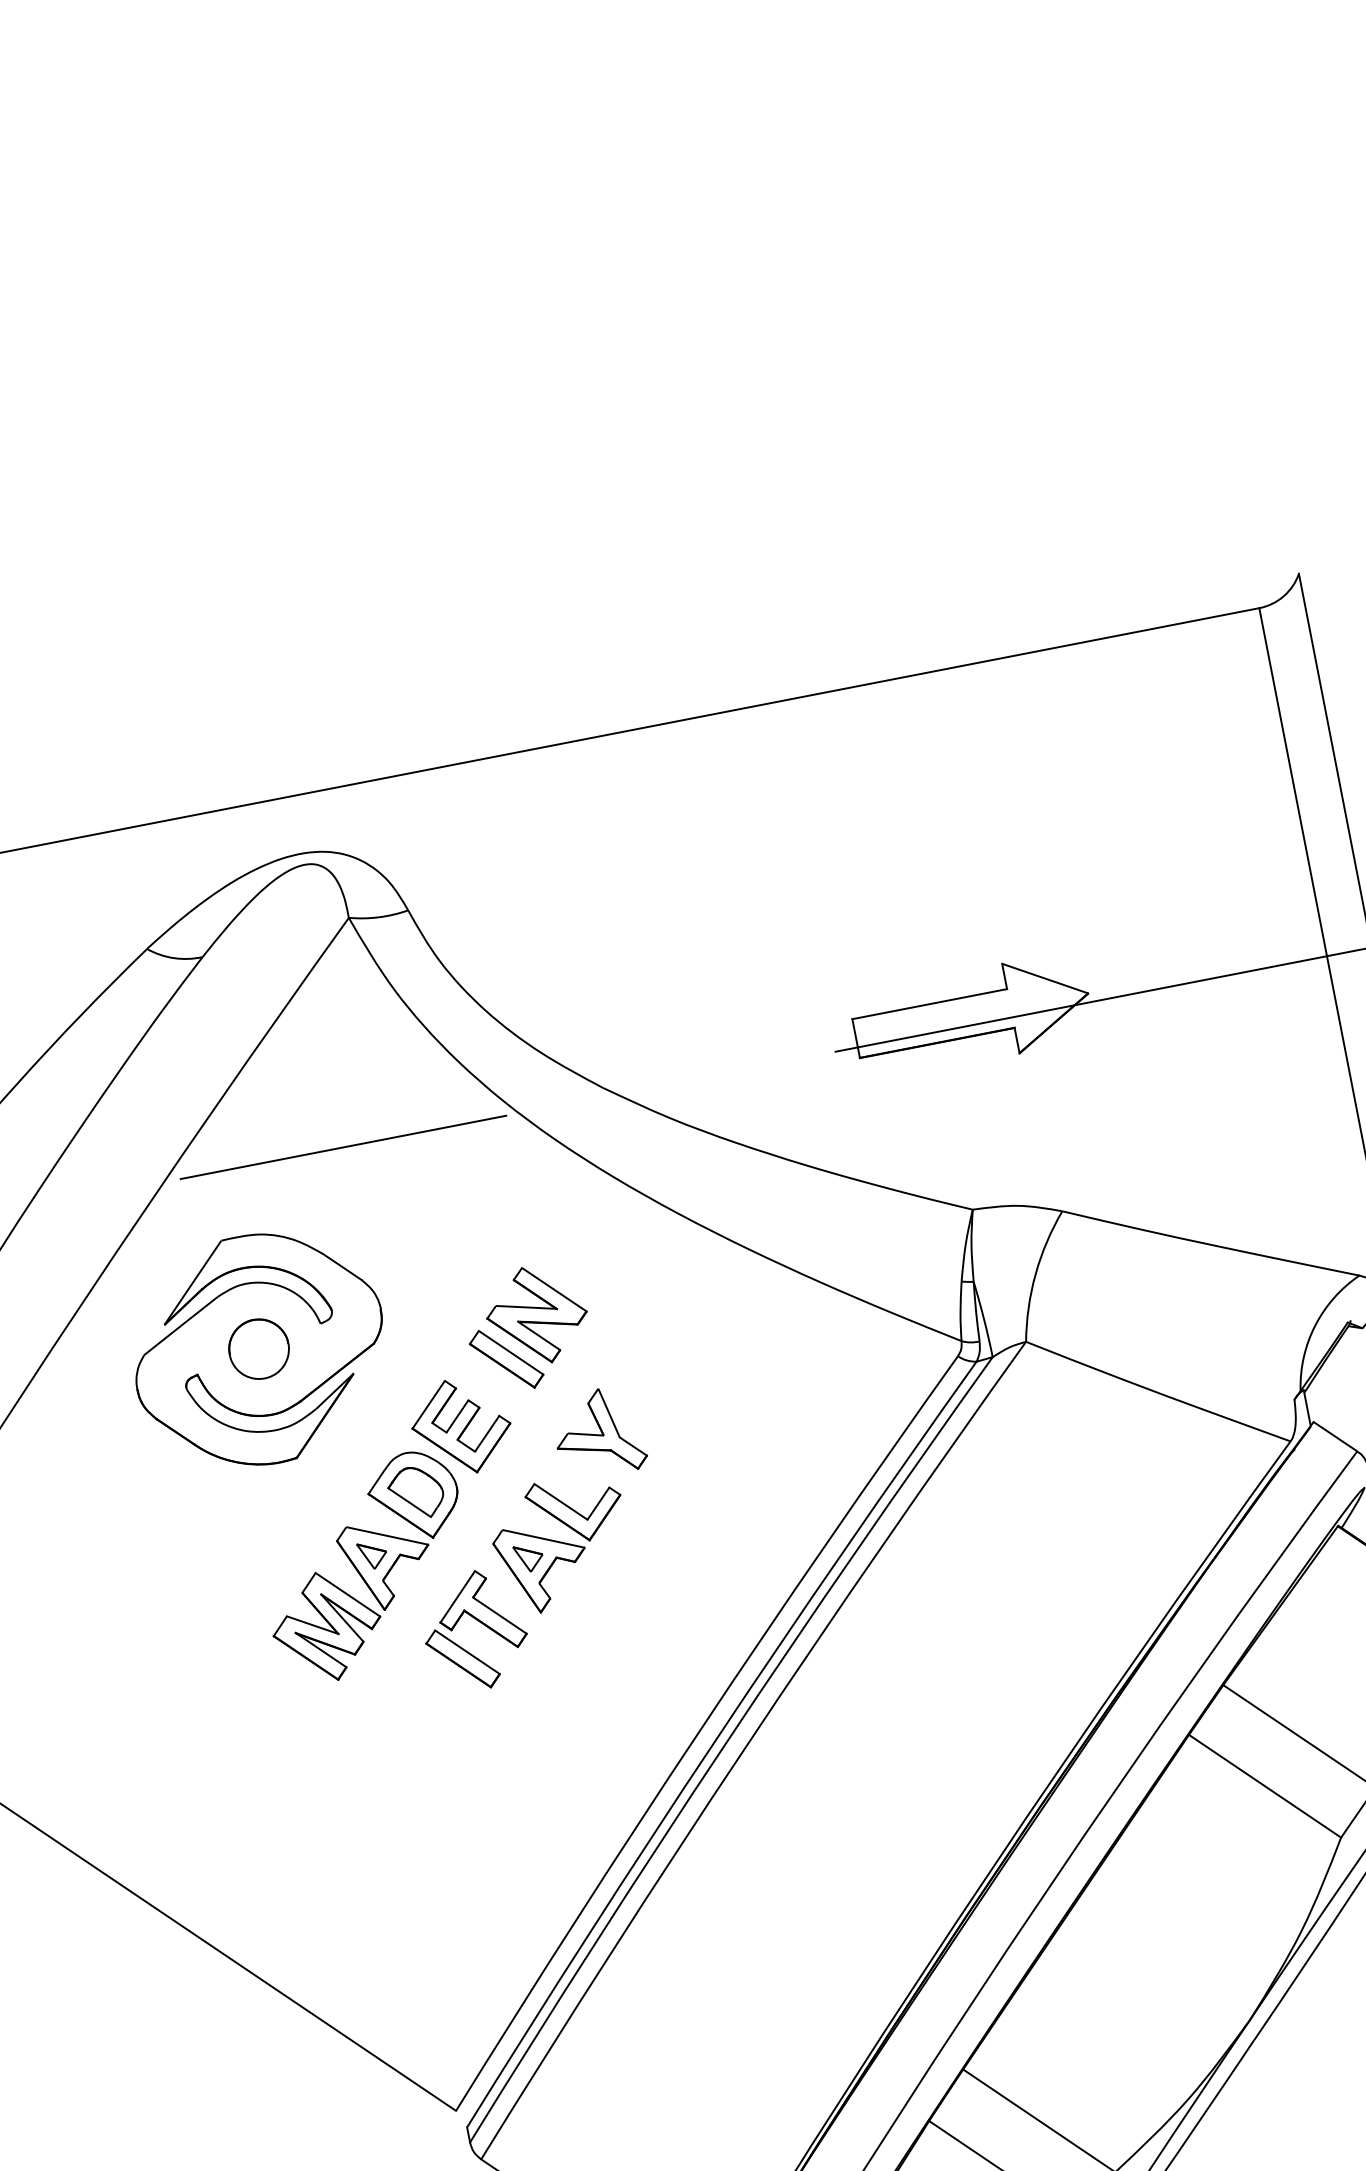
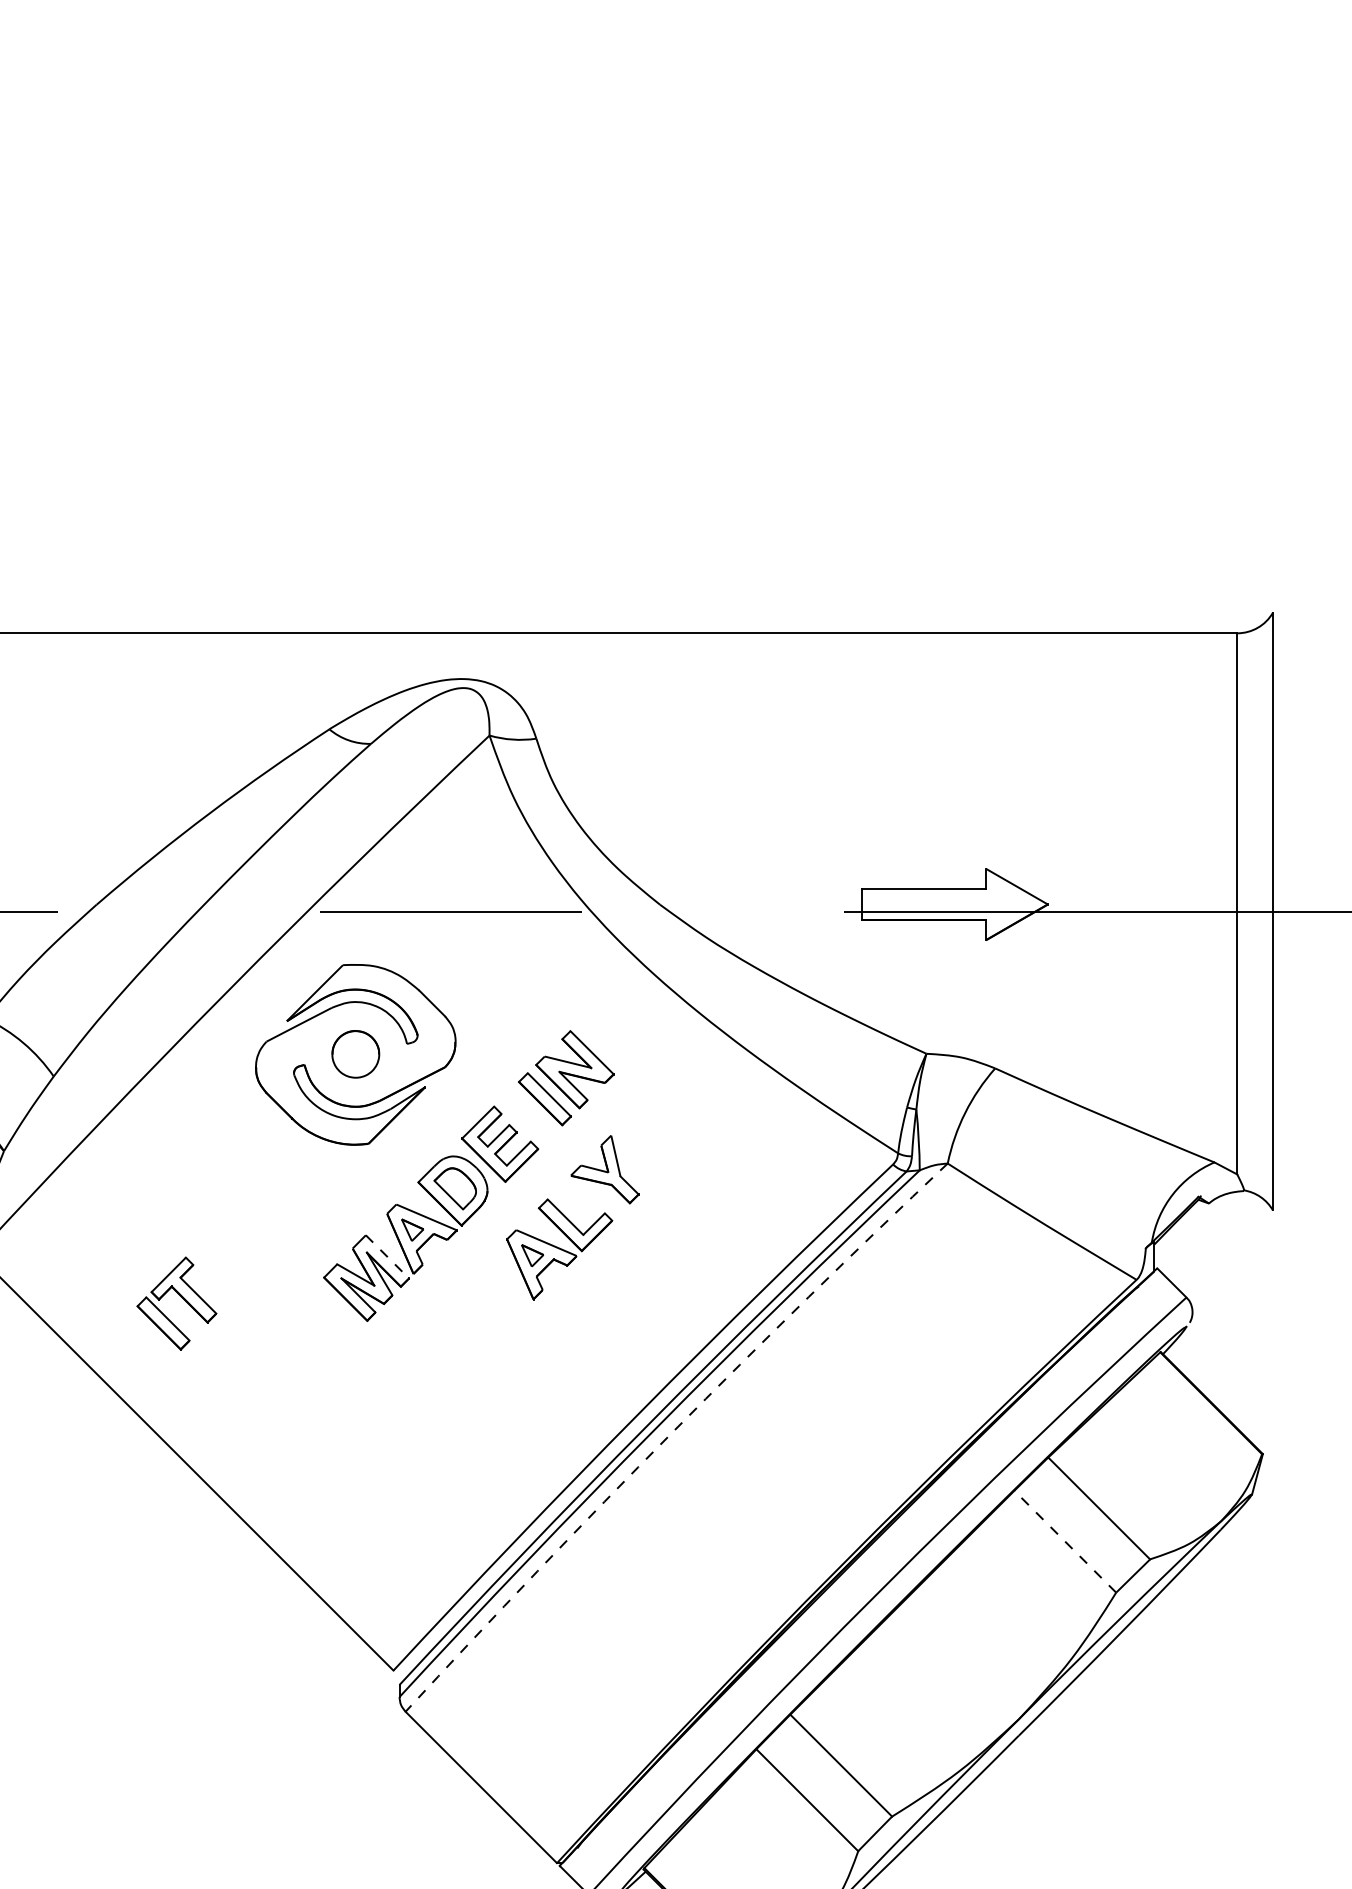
line: (347, 1594) -> (387, 1256), solid -> dashed
part: (479, 1622) -> (181, 1297), moved
arc: (745, 1745) -> (671, 1432), solid -> dashed
line: (1264, 1786) -> (1064, 1541), solid -> dashed

